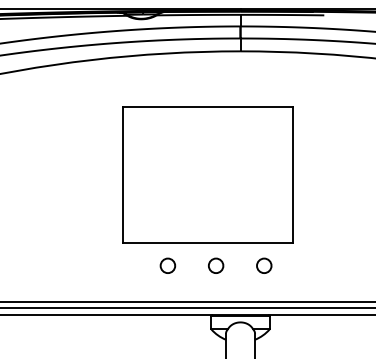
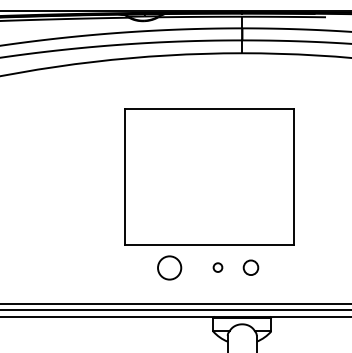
circle: (167, 265) -> (169, 267), size x1.6
circle: (216, 265) -> (218, 267), size x0.6
circle: (264, 265) -> (251, 267), moved

